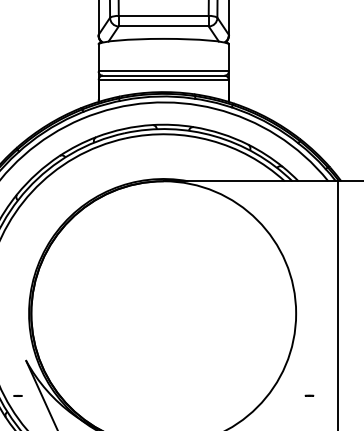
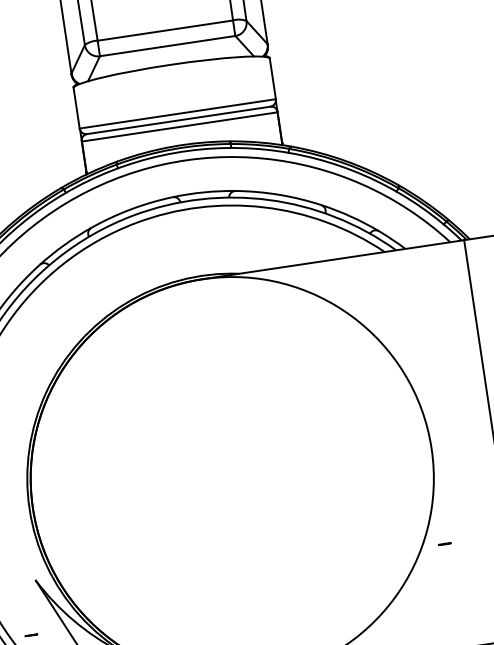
part: (309, 395) -> (444, 543), moved

